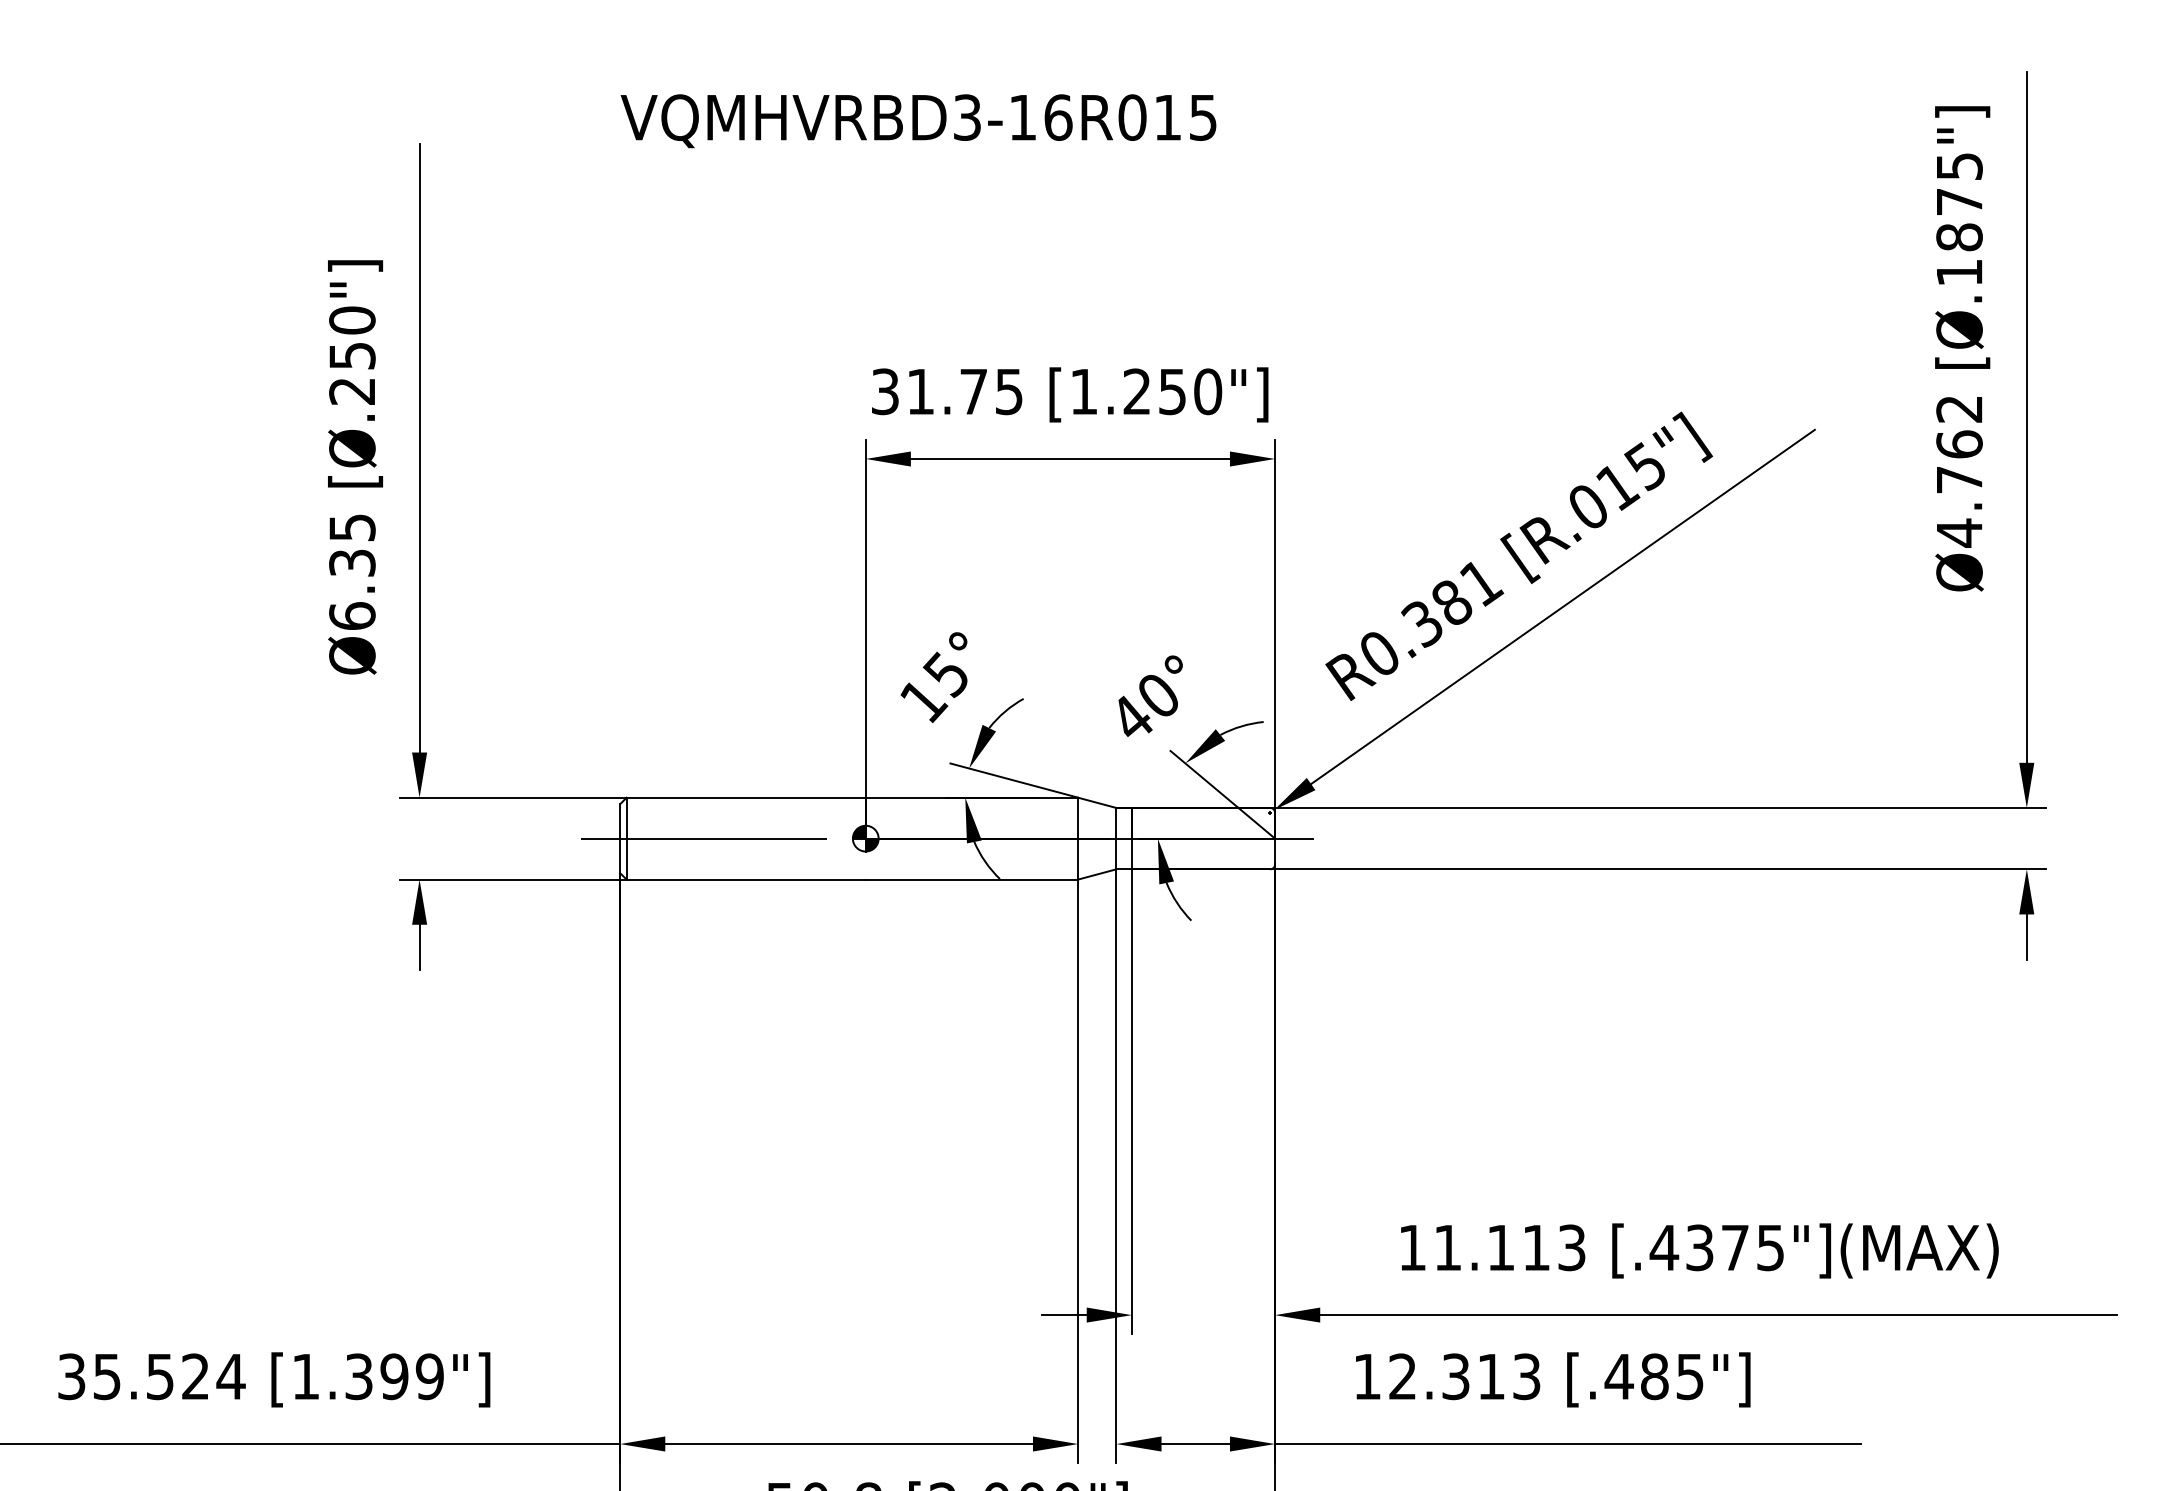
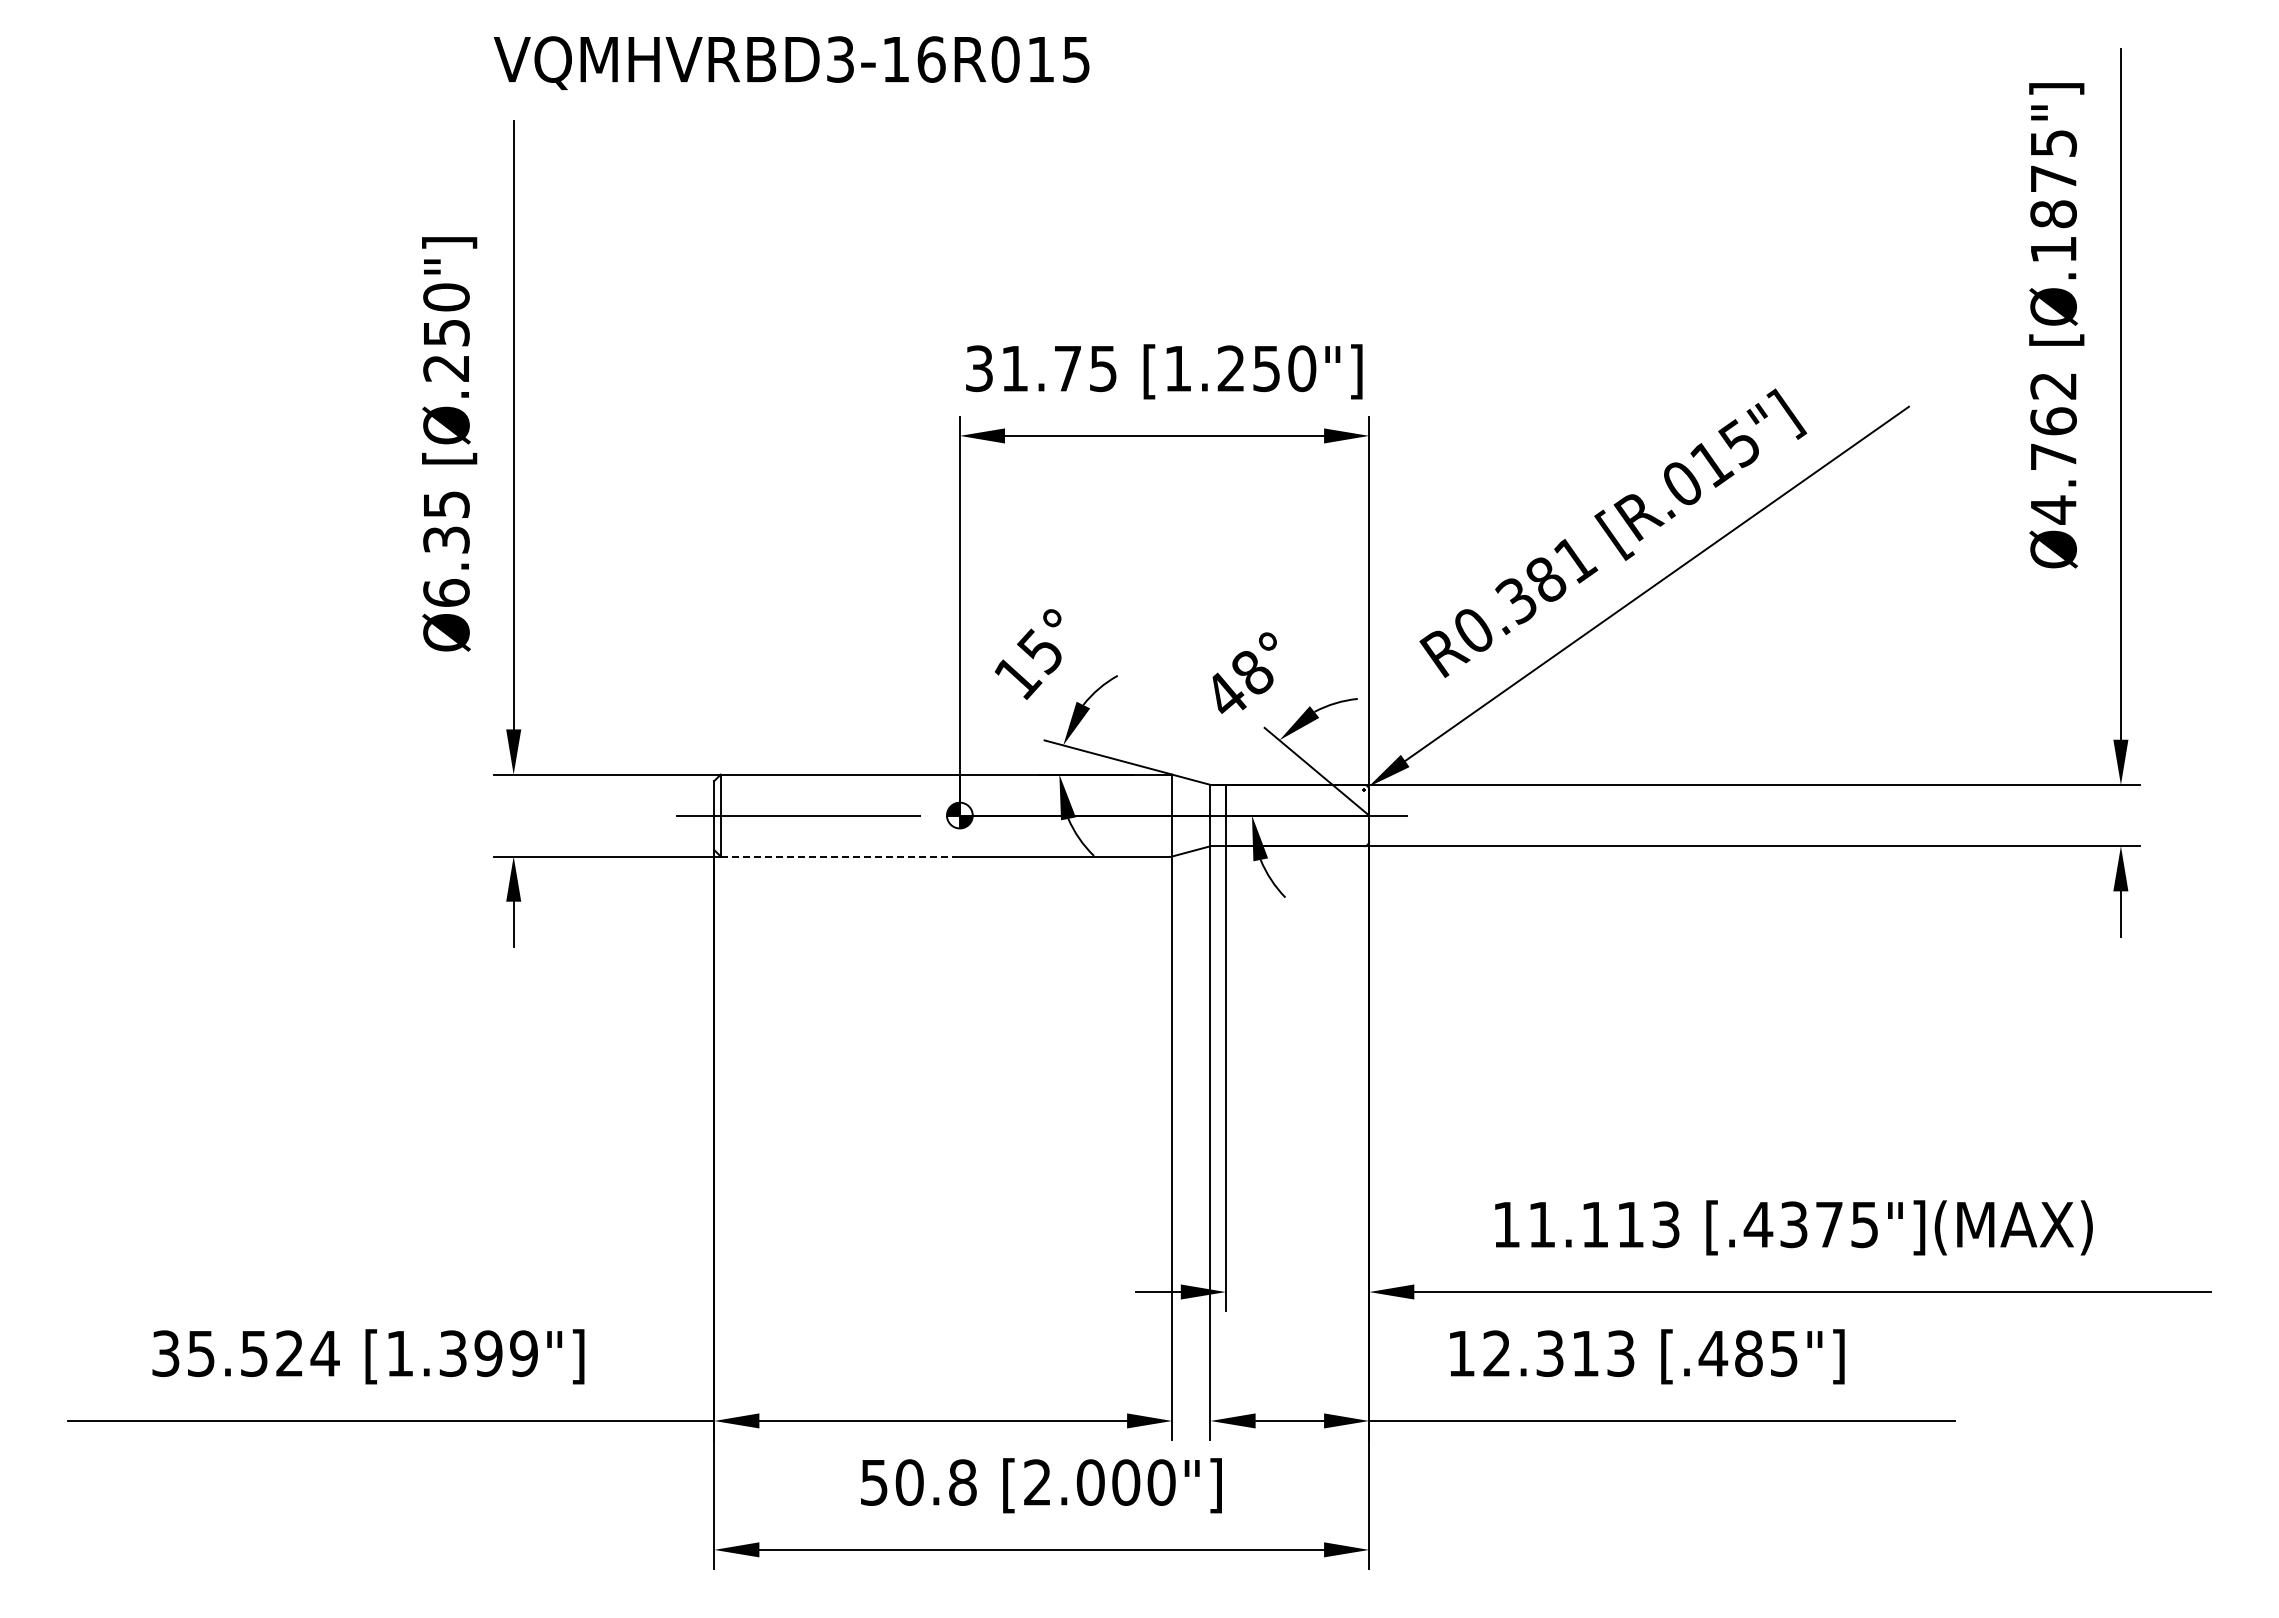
text: (918, 120) -> (791, 62), moved
text: (1158, 695) -> (1252, 672), 40° -> 48°
line: (746, 879) -> (840, 856), solid -> dashed

